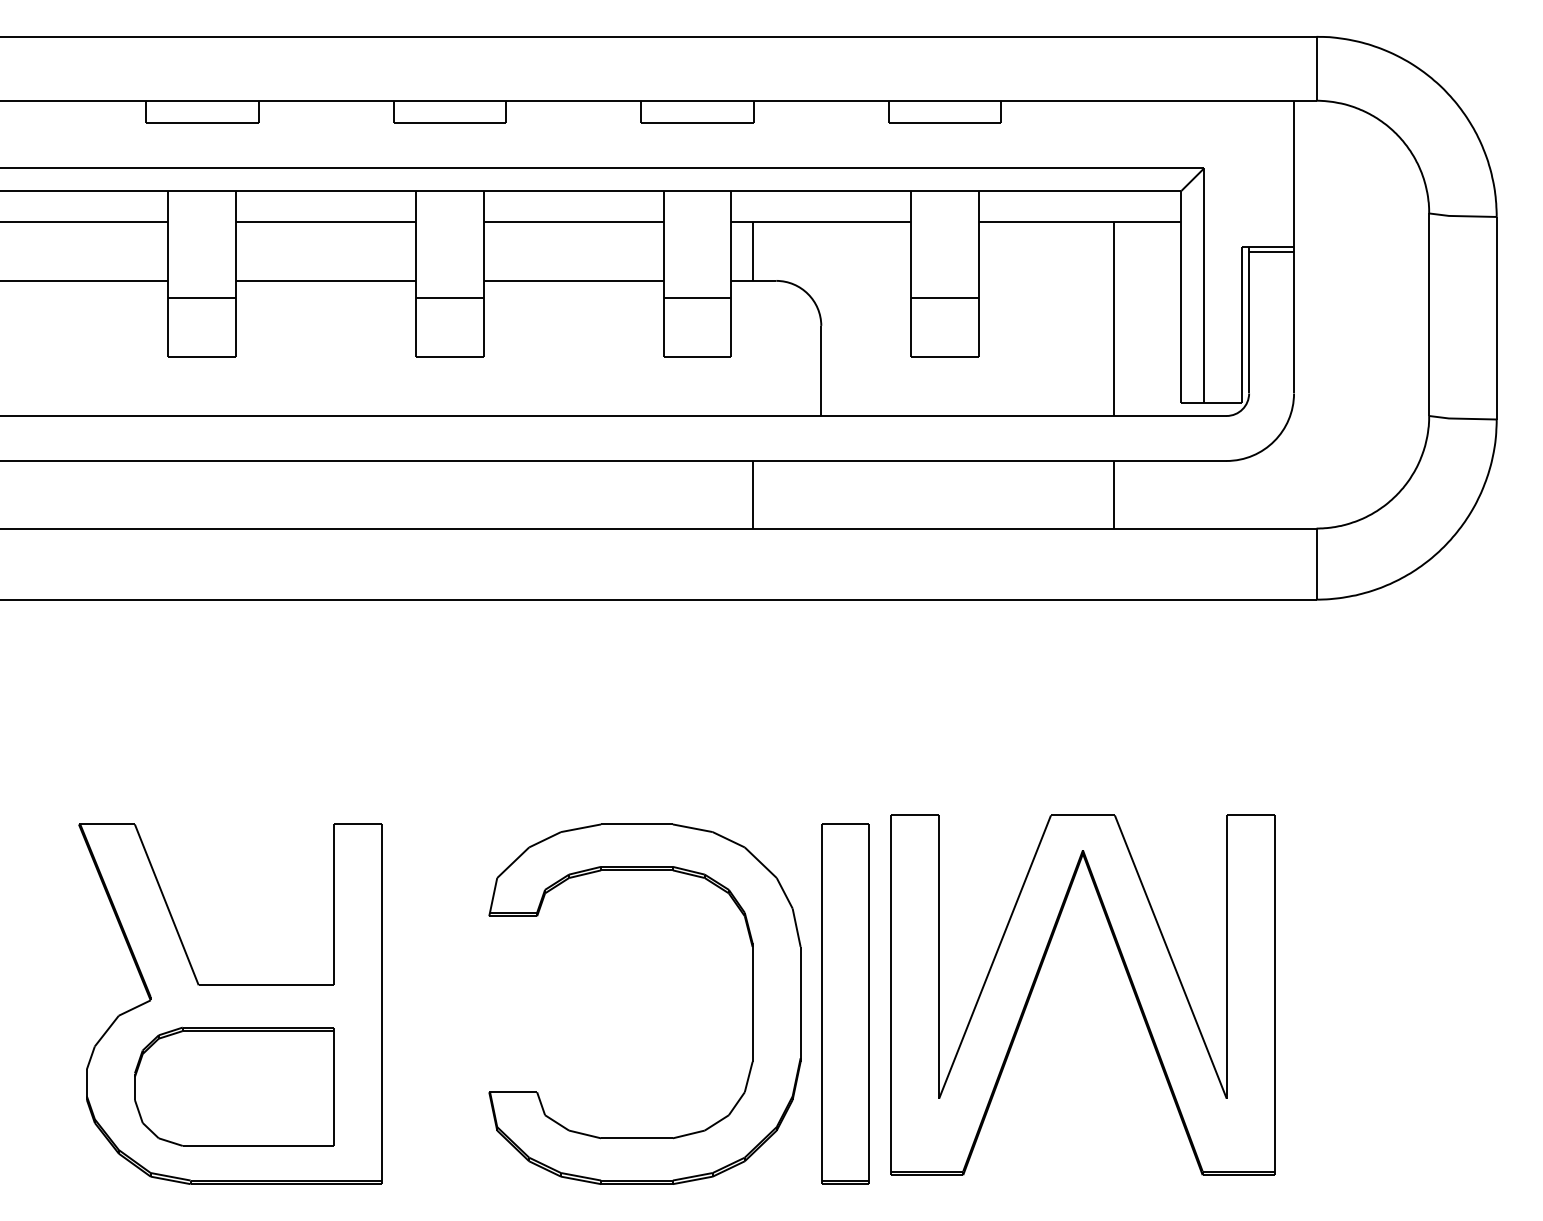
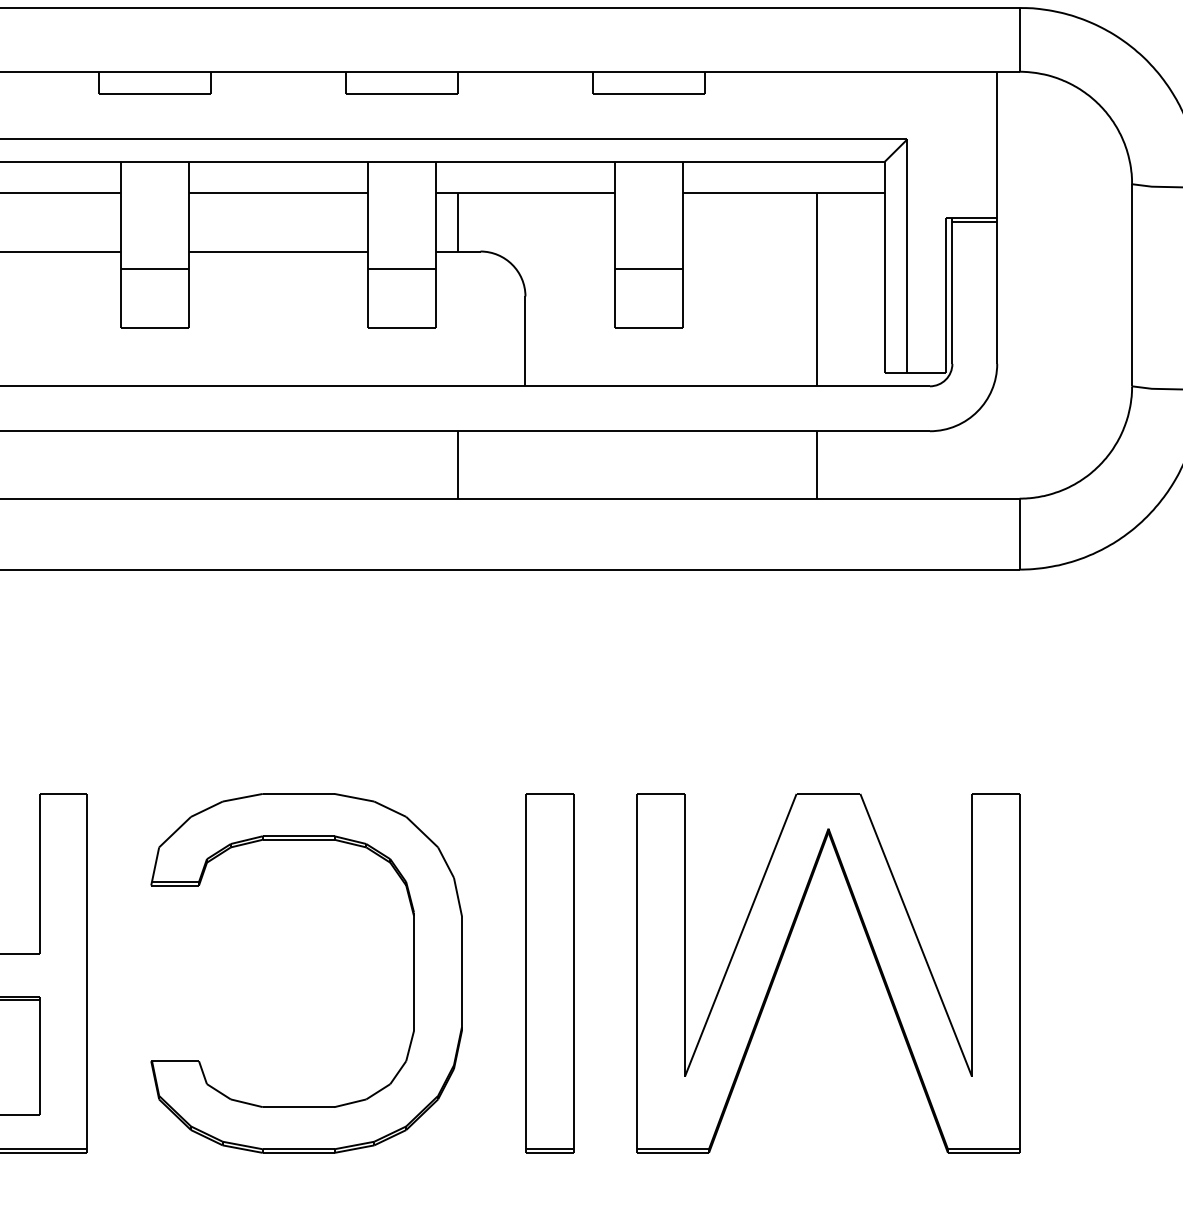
part: (1037, 979) -> (783, 957), moved
part: (752, 1003) -> (413, 972), moved

